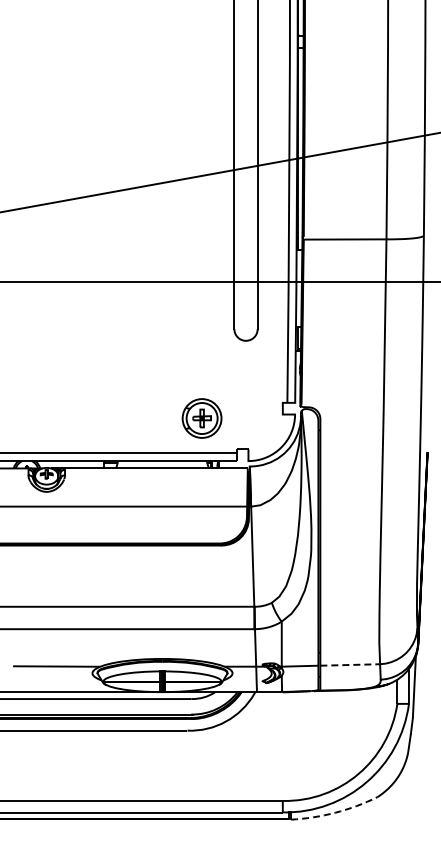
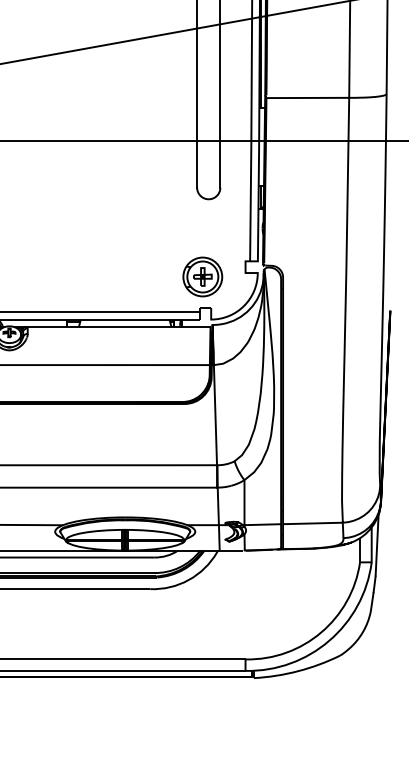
part: (201, 418) -> (202, 276), moved
line: (350, 664) -> (313, 522), dashed -> solid
arc: (335, 812) -> (298, 670), dashed -> solid

